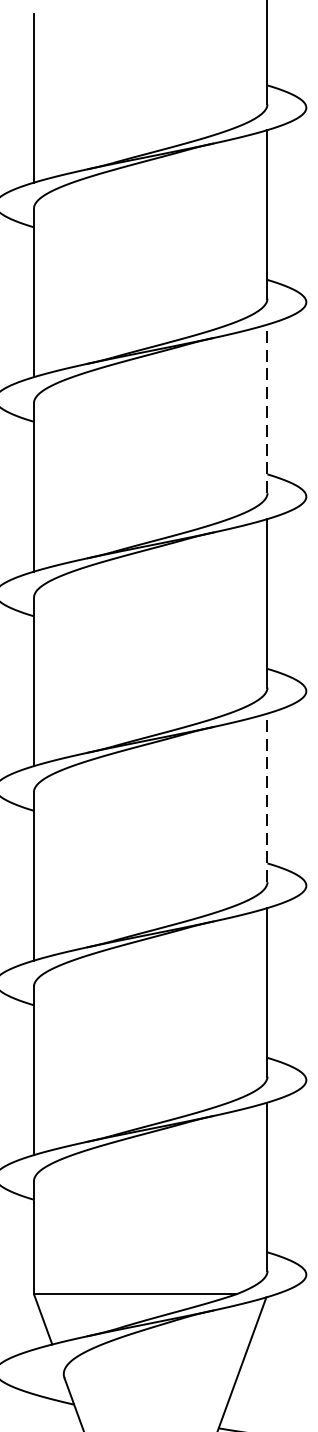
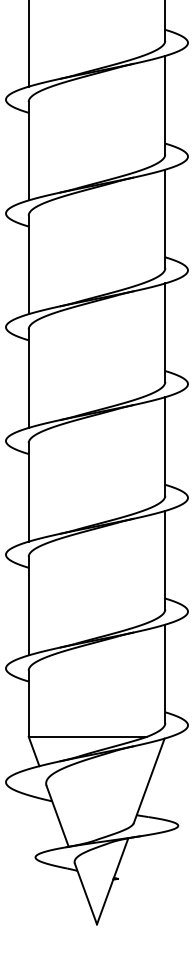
line: (267, 408) -> (165, 218), dashed -> solid
line: (267, 797) -> (165, 446), dashed -> solid

